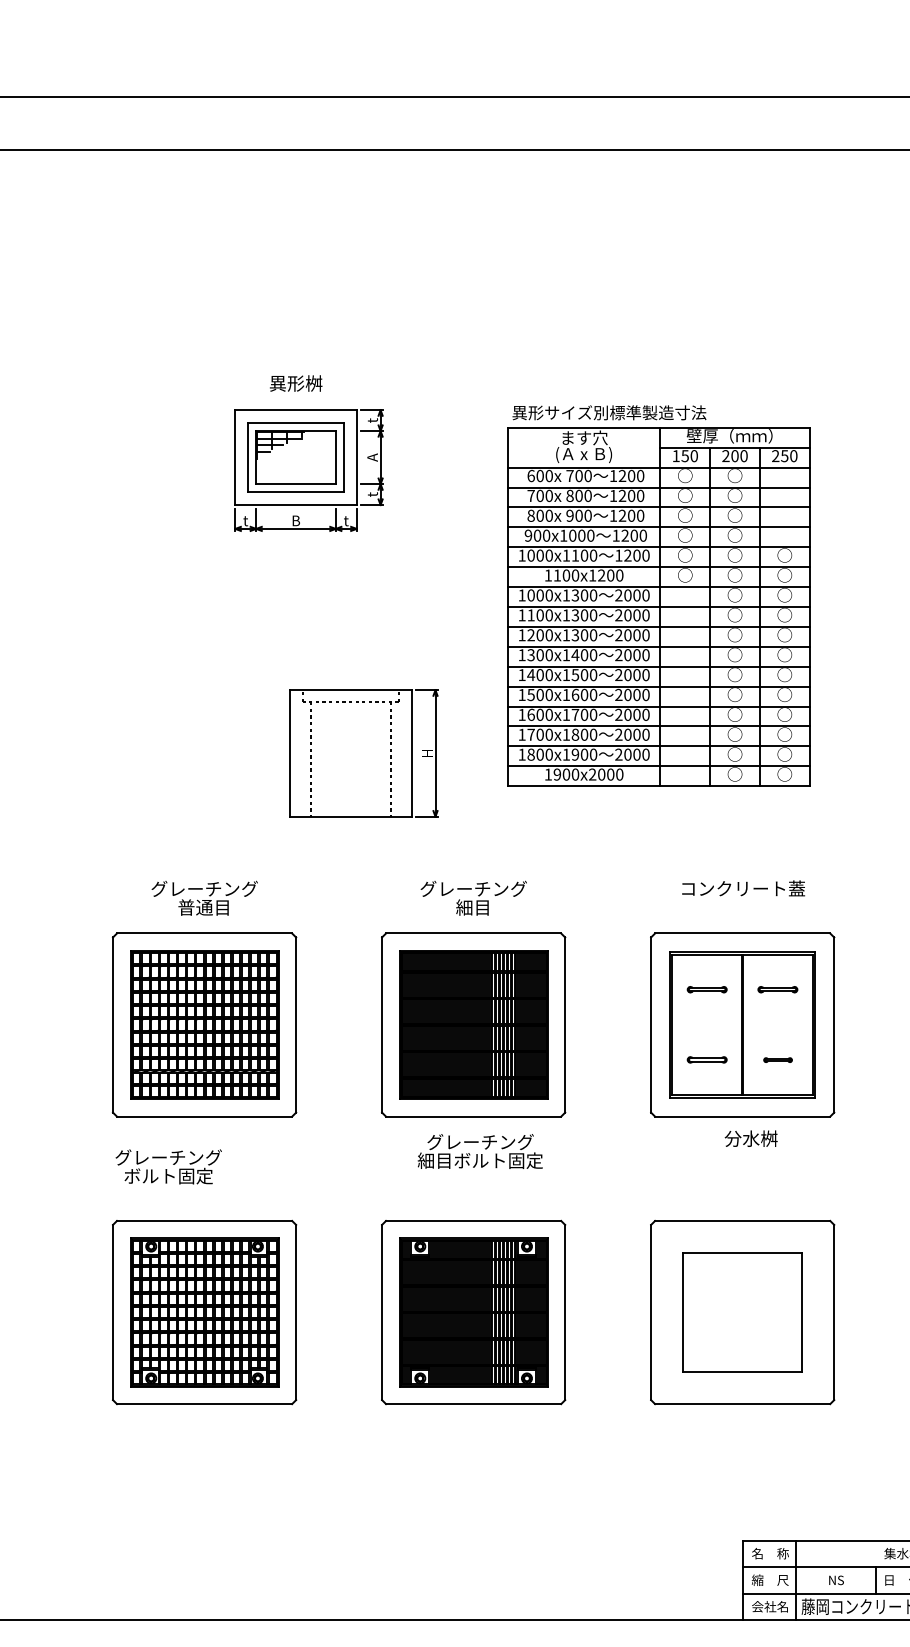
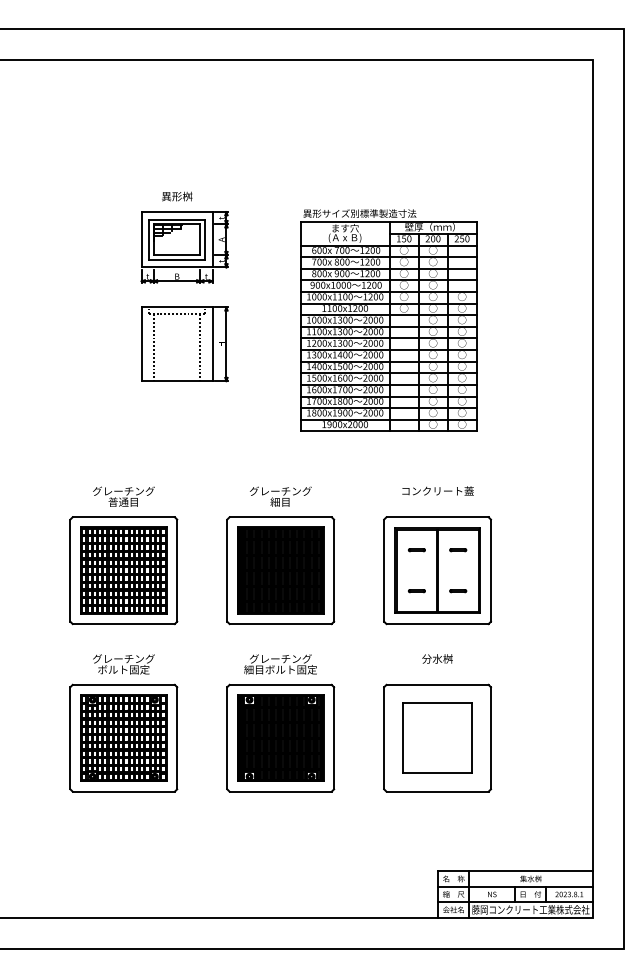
part: (363, 753) -> (184, 344), moved
part: (706, 990) -> (416, 550), size x0.71
part: (778, 990) -> (458, 550), size x0.71
part: (706, 1060) -> (416, 591), size x0.71
text: (751, 1137) -> (437, 658), moved
text: (480, 1151) -> (280, 664), moved
text: (168, 1167) -> (123, 664), moved

